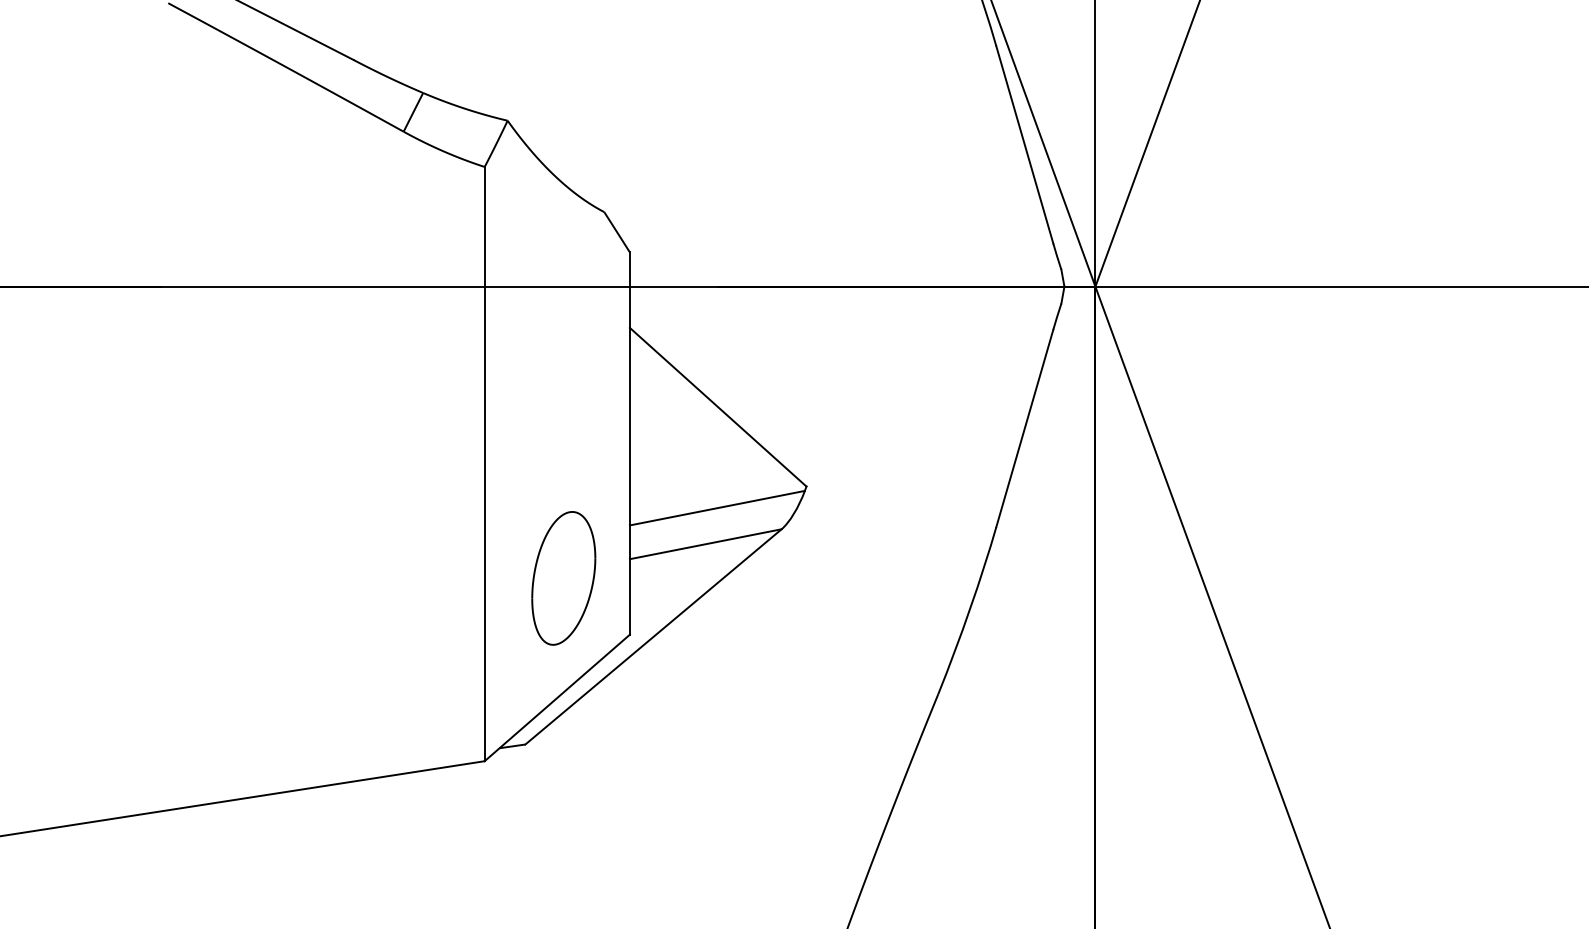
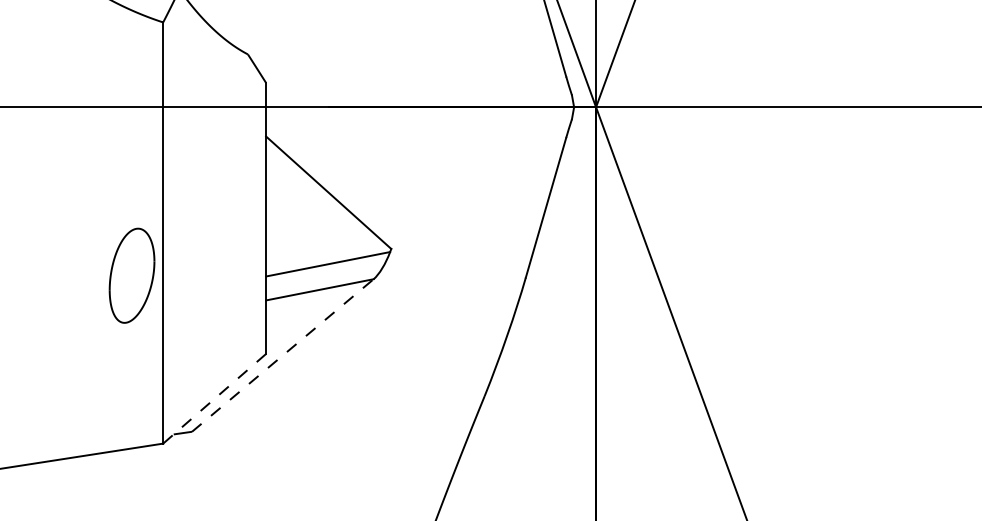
part: (563, 578) -> (131, 275), moved
line: (653, 636) -> (282, 355), solid -> dashed
line: (556, 698) -> (214, 399), solid -> dashed

